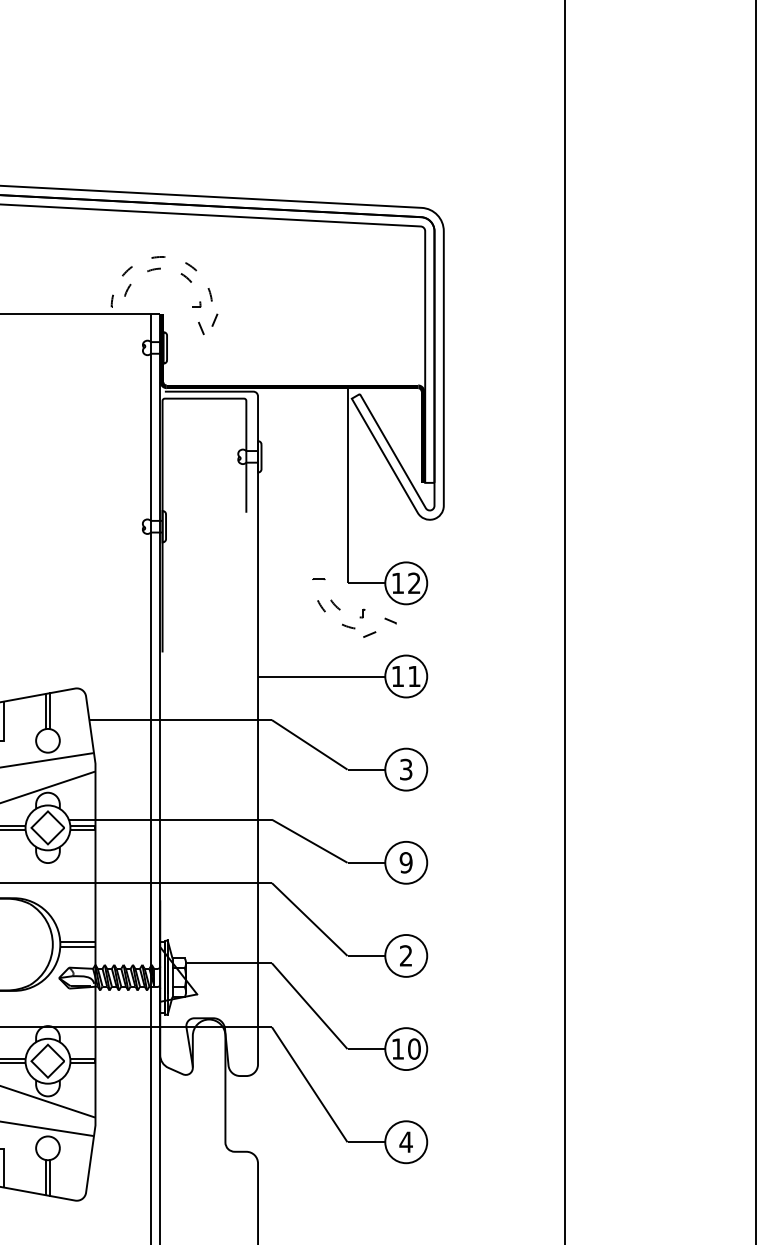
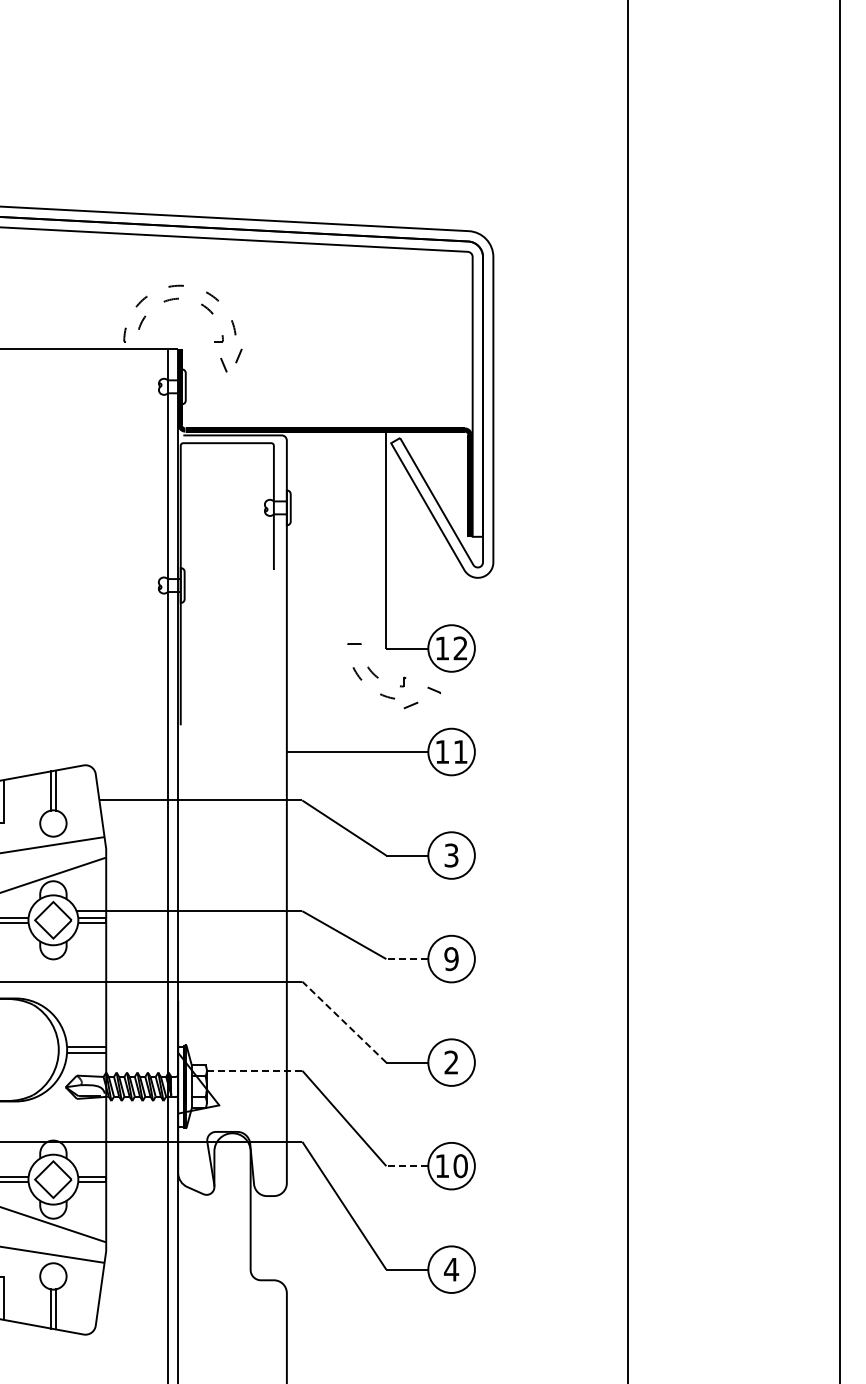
line: (366, 863) -> (407, 959), solid -> dashed
line: (309, 918) -> (344, 1021), solid -> dashed
line: (228, 963) -> (254, 1070), solid -> dashed
line: (366, 1049) -> (407, 1166), solid -> dashed

